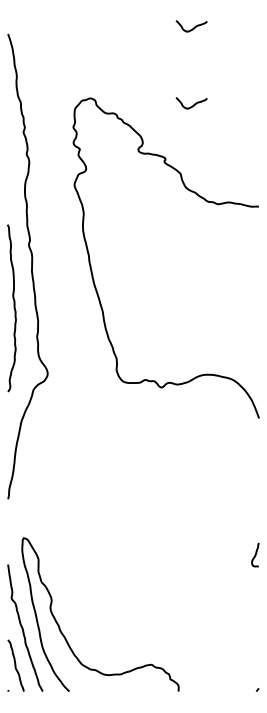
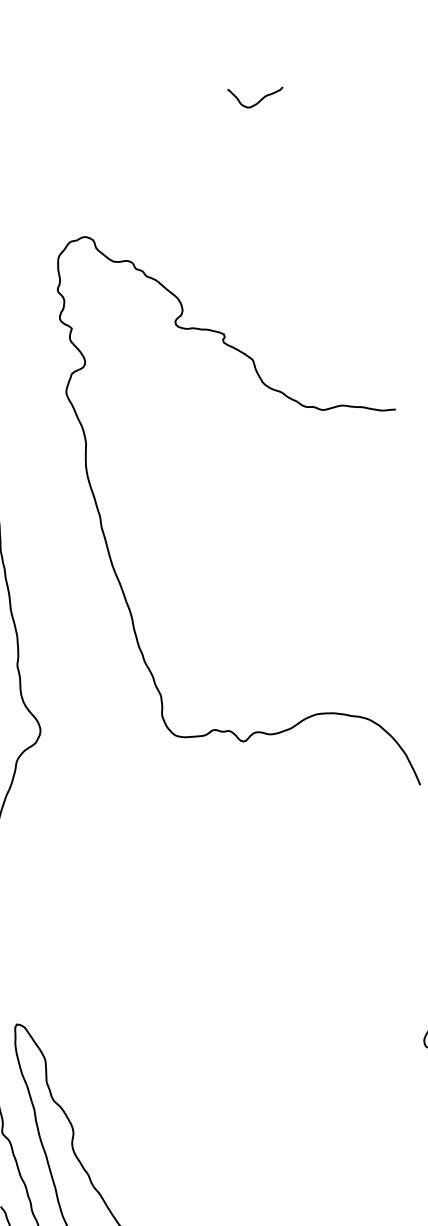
curve: (193, 104) -> (268, 236), removed

